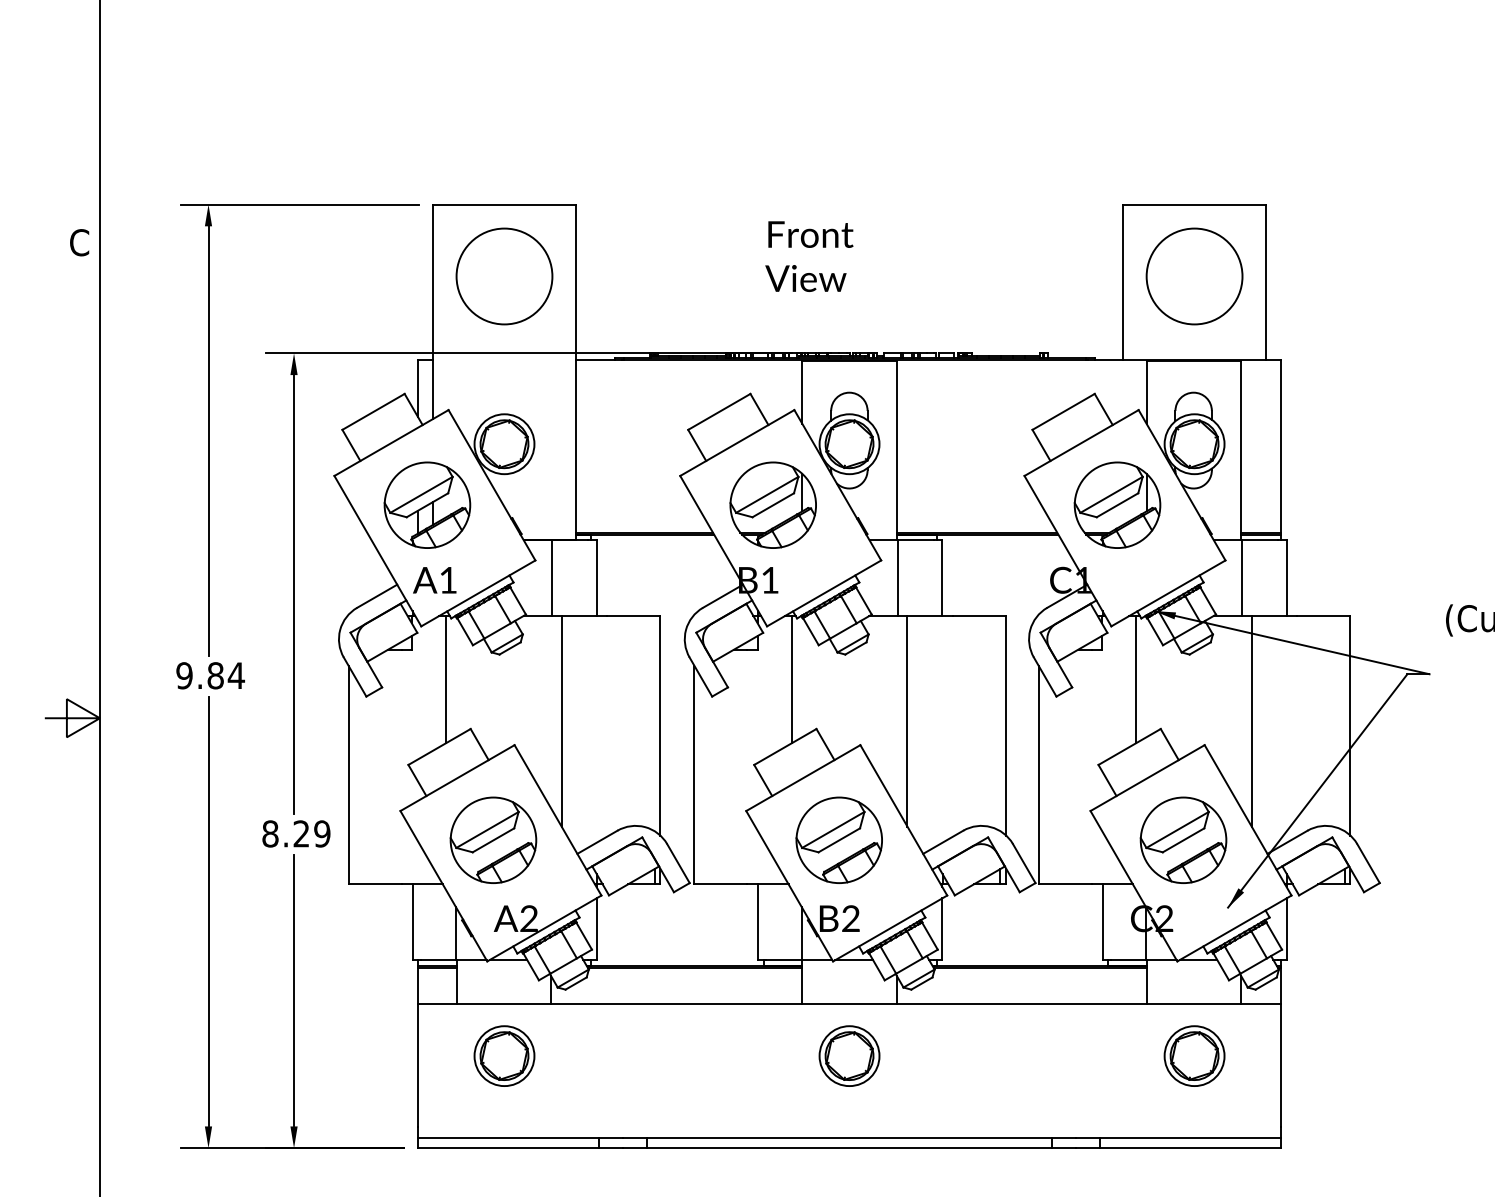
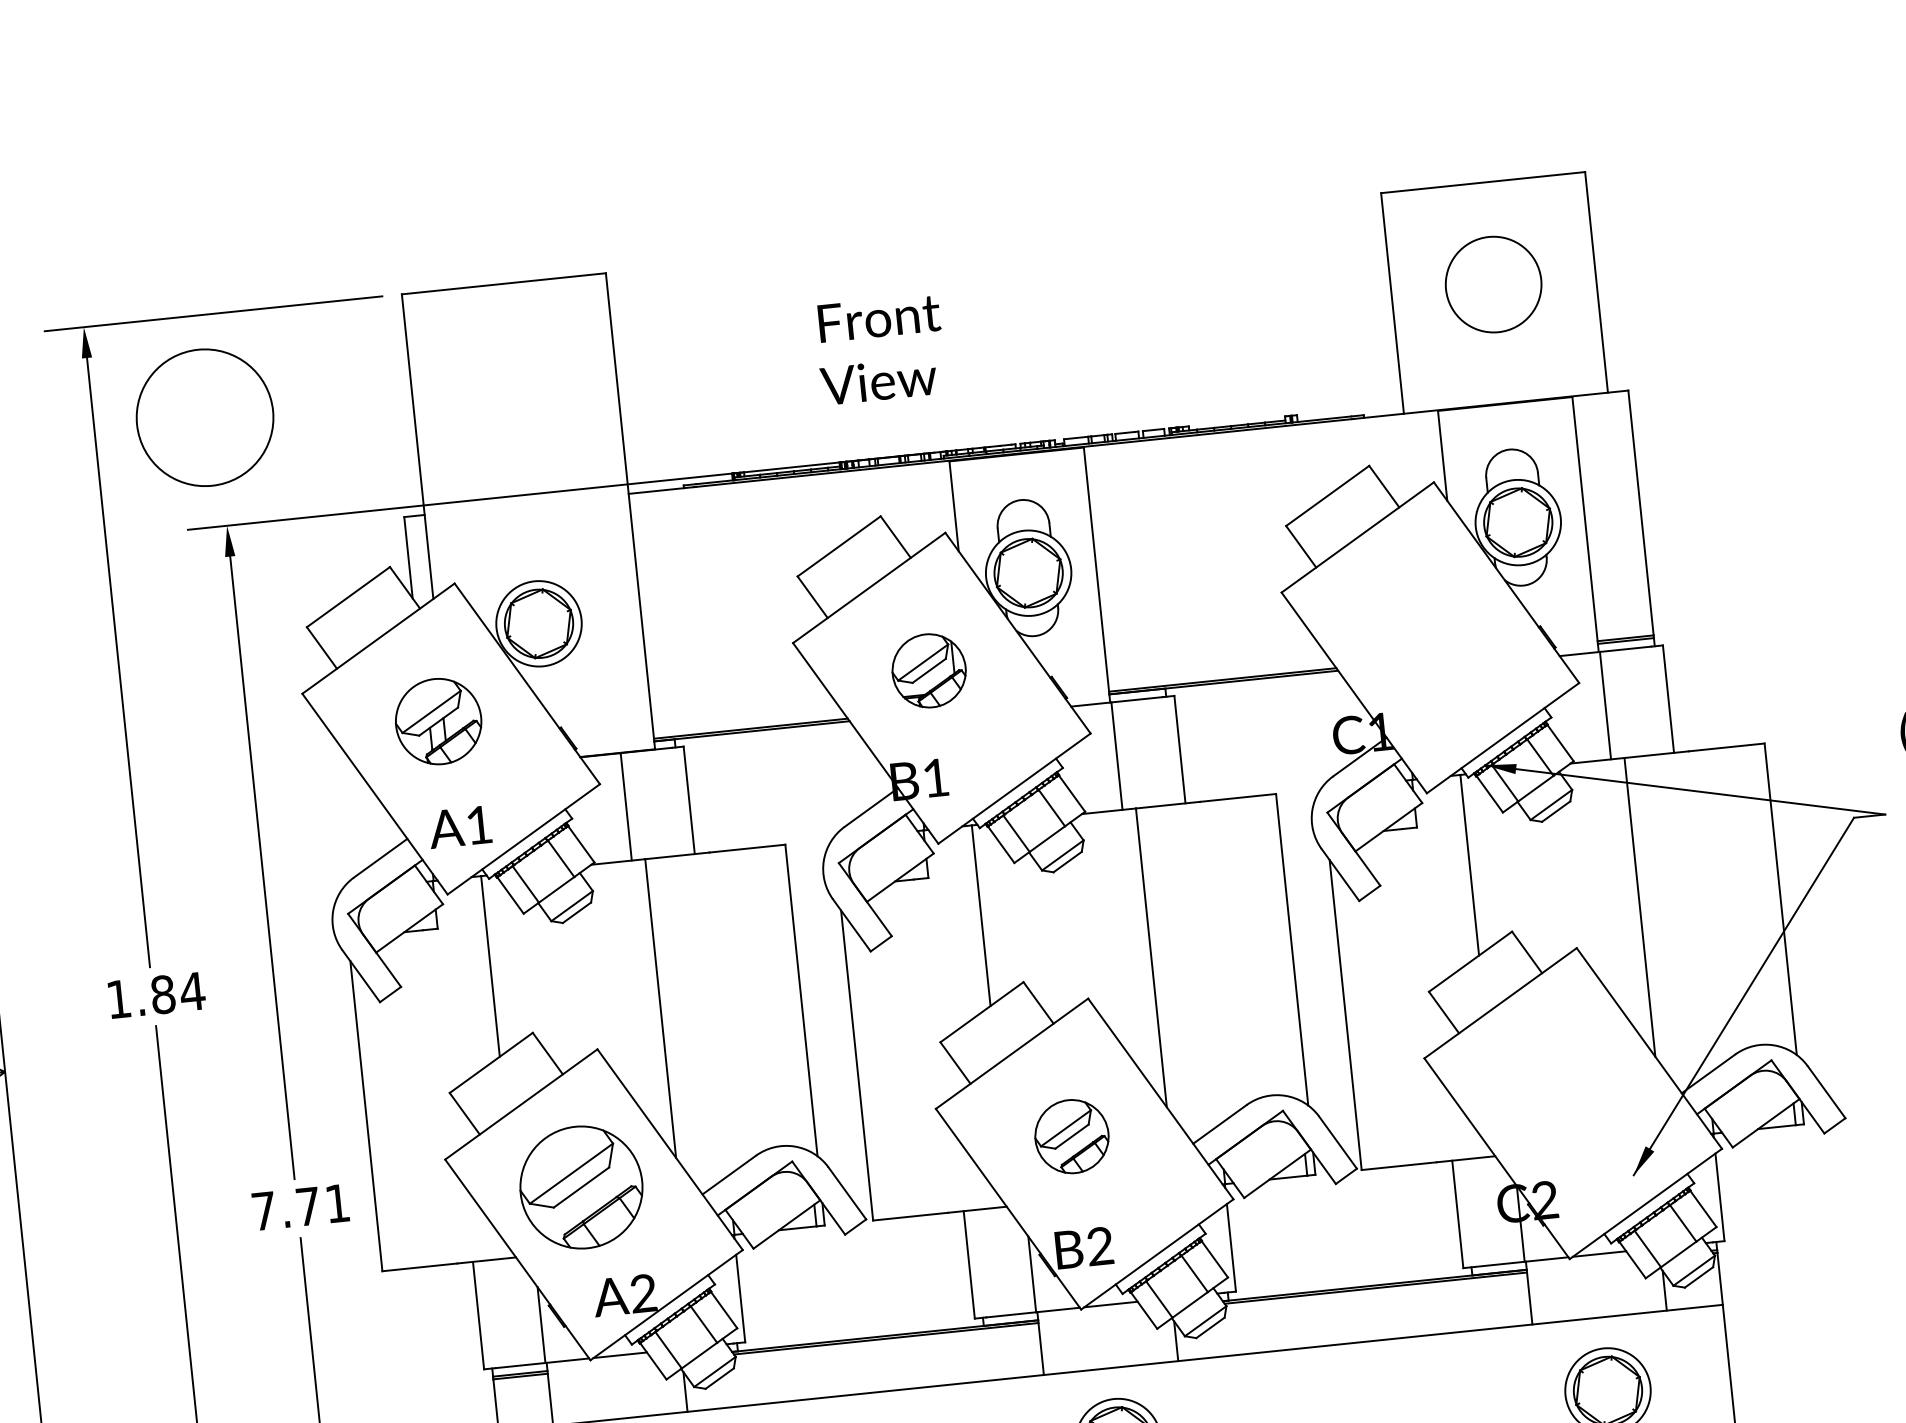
text: (809, 256) -> (880, 349), moved
circle: (504, 276) -> (205, 417), moved
circle: (1194, 276) -> (1493, 284), size x0.7
part: (427, 504) -> (438, 720), size x0.7
part: (772, 504) -> (928, 670), size x0.6
part: (1117, 504) -> (1417, 619), removed
text: (184, 675) -> (118, 998), 9.84 -> 1.84
text: (296, 833) -> (300, 1206), 8.29 -> 7.71
part: (838, 839) -> (1070, 1135), size x0.6
part: (1183, 839) -> (1560, 1085), removed

